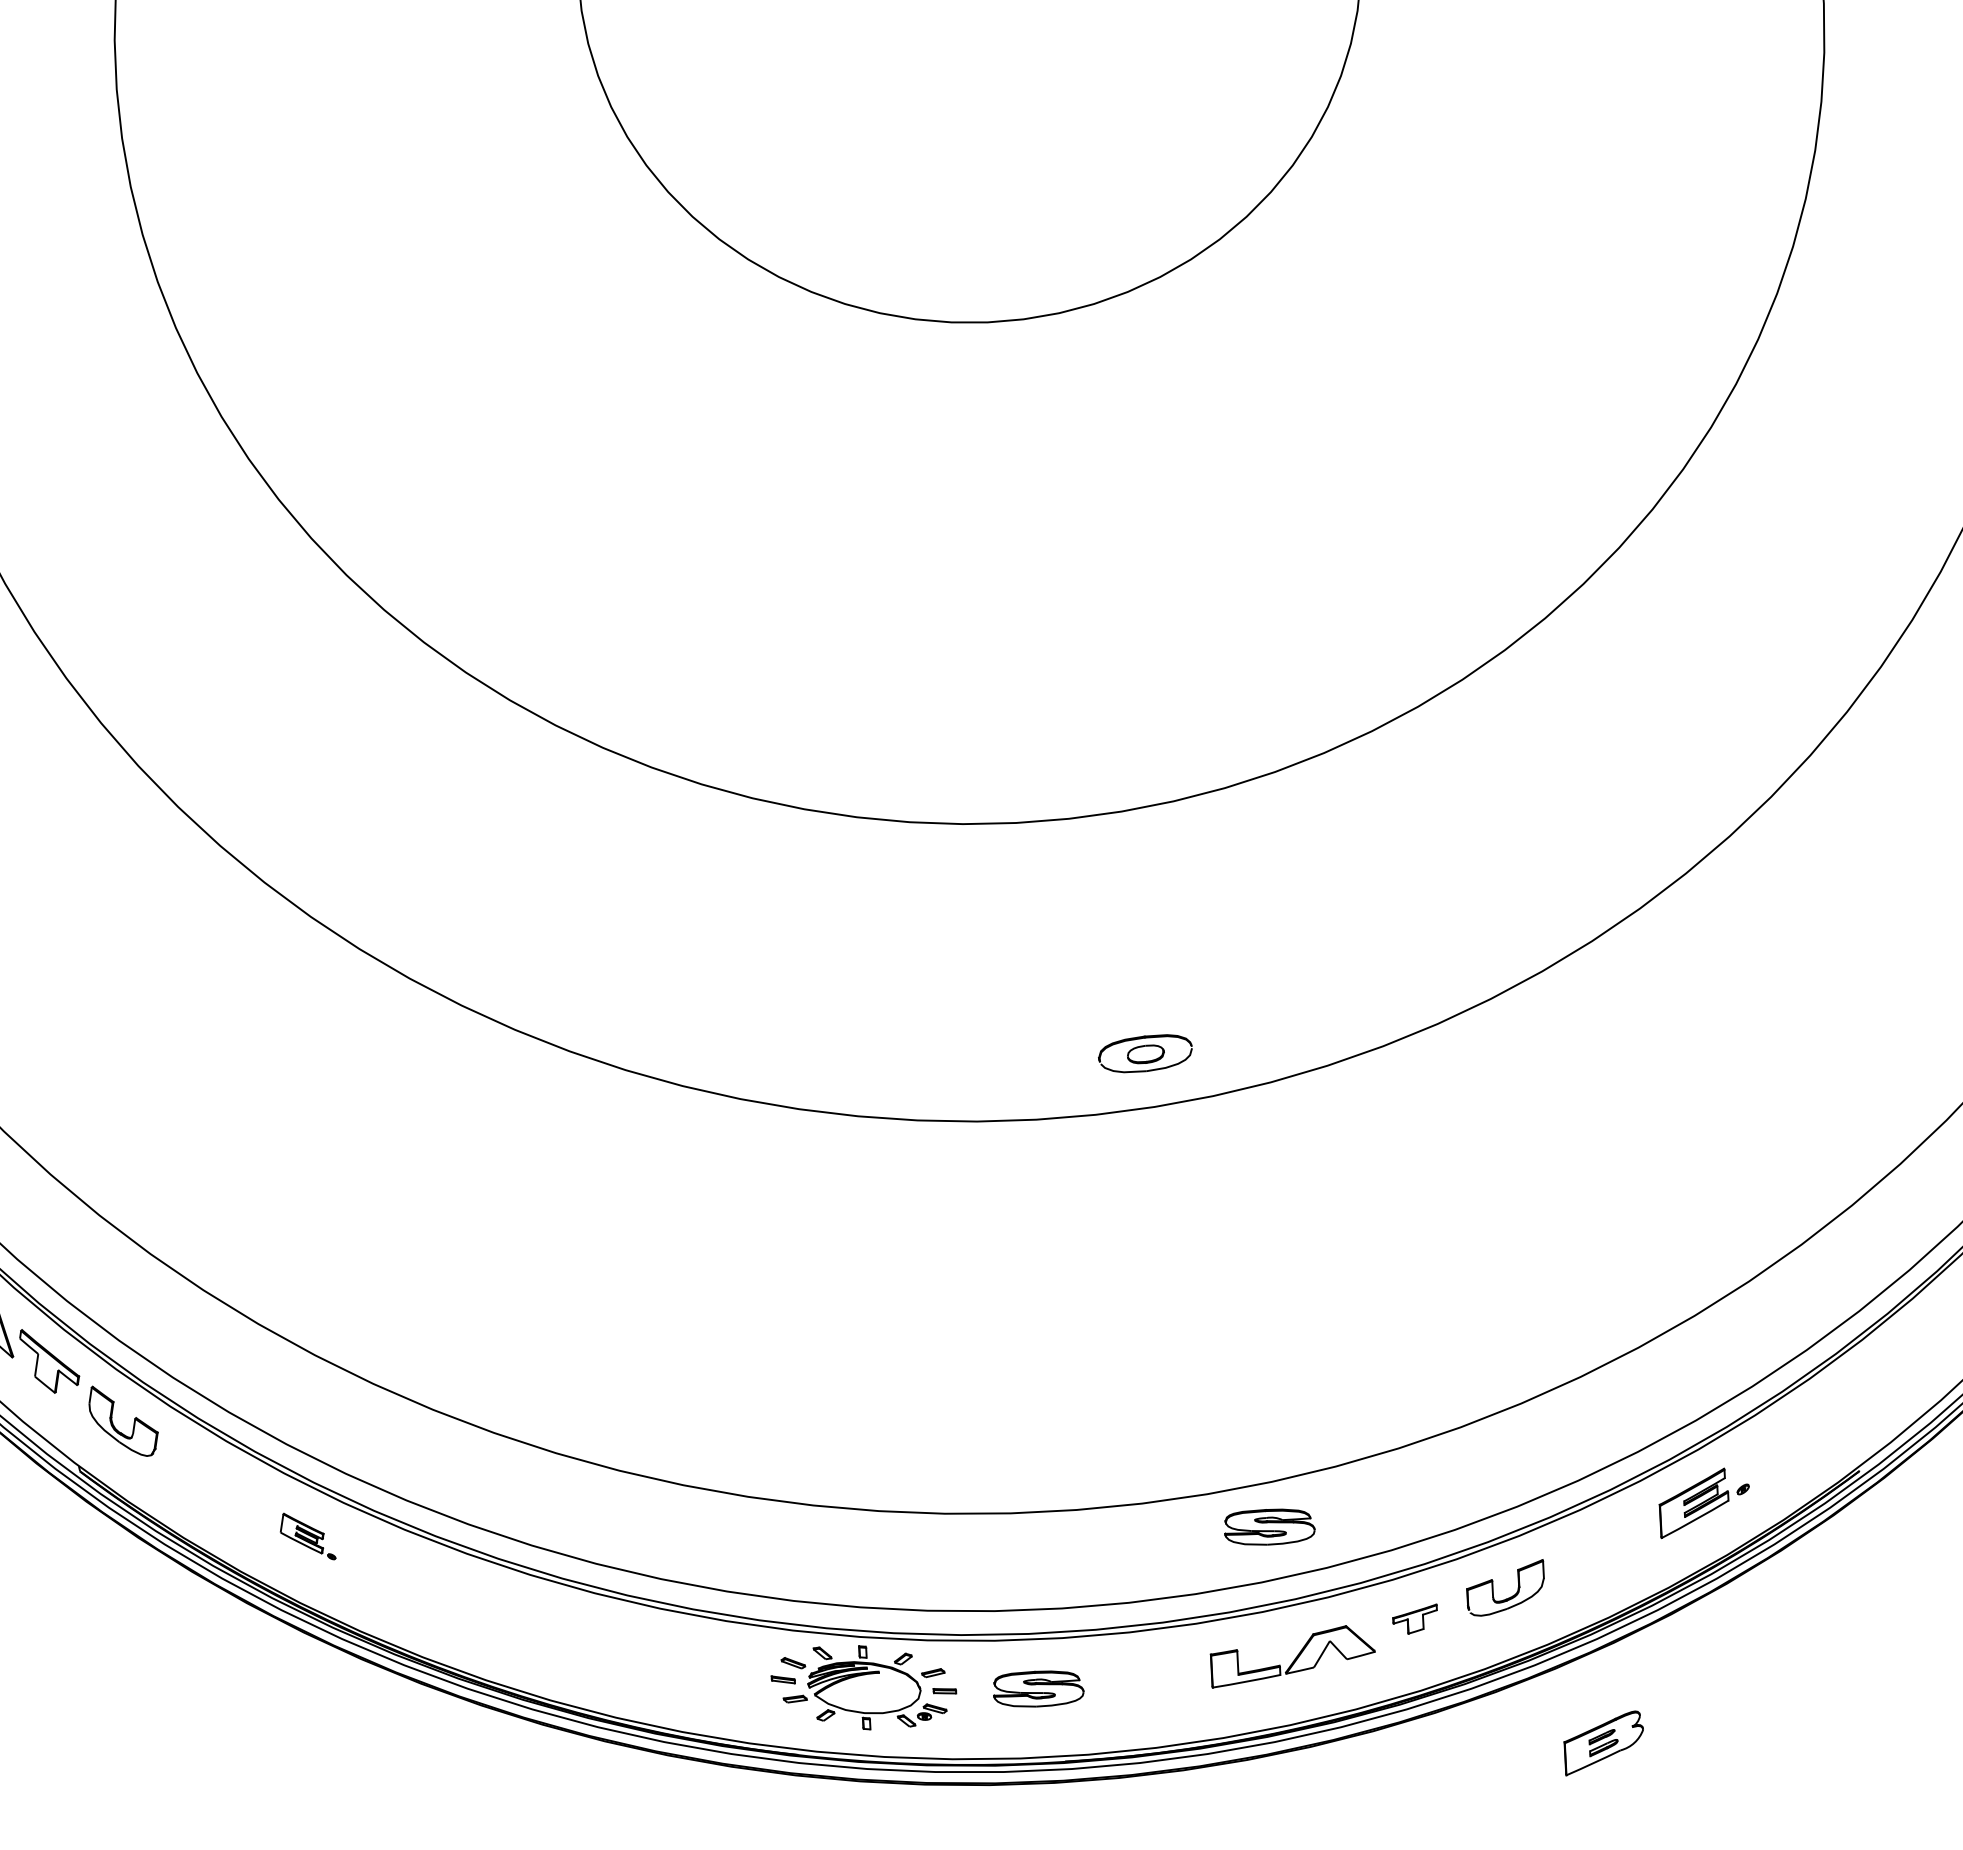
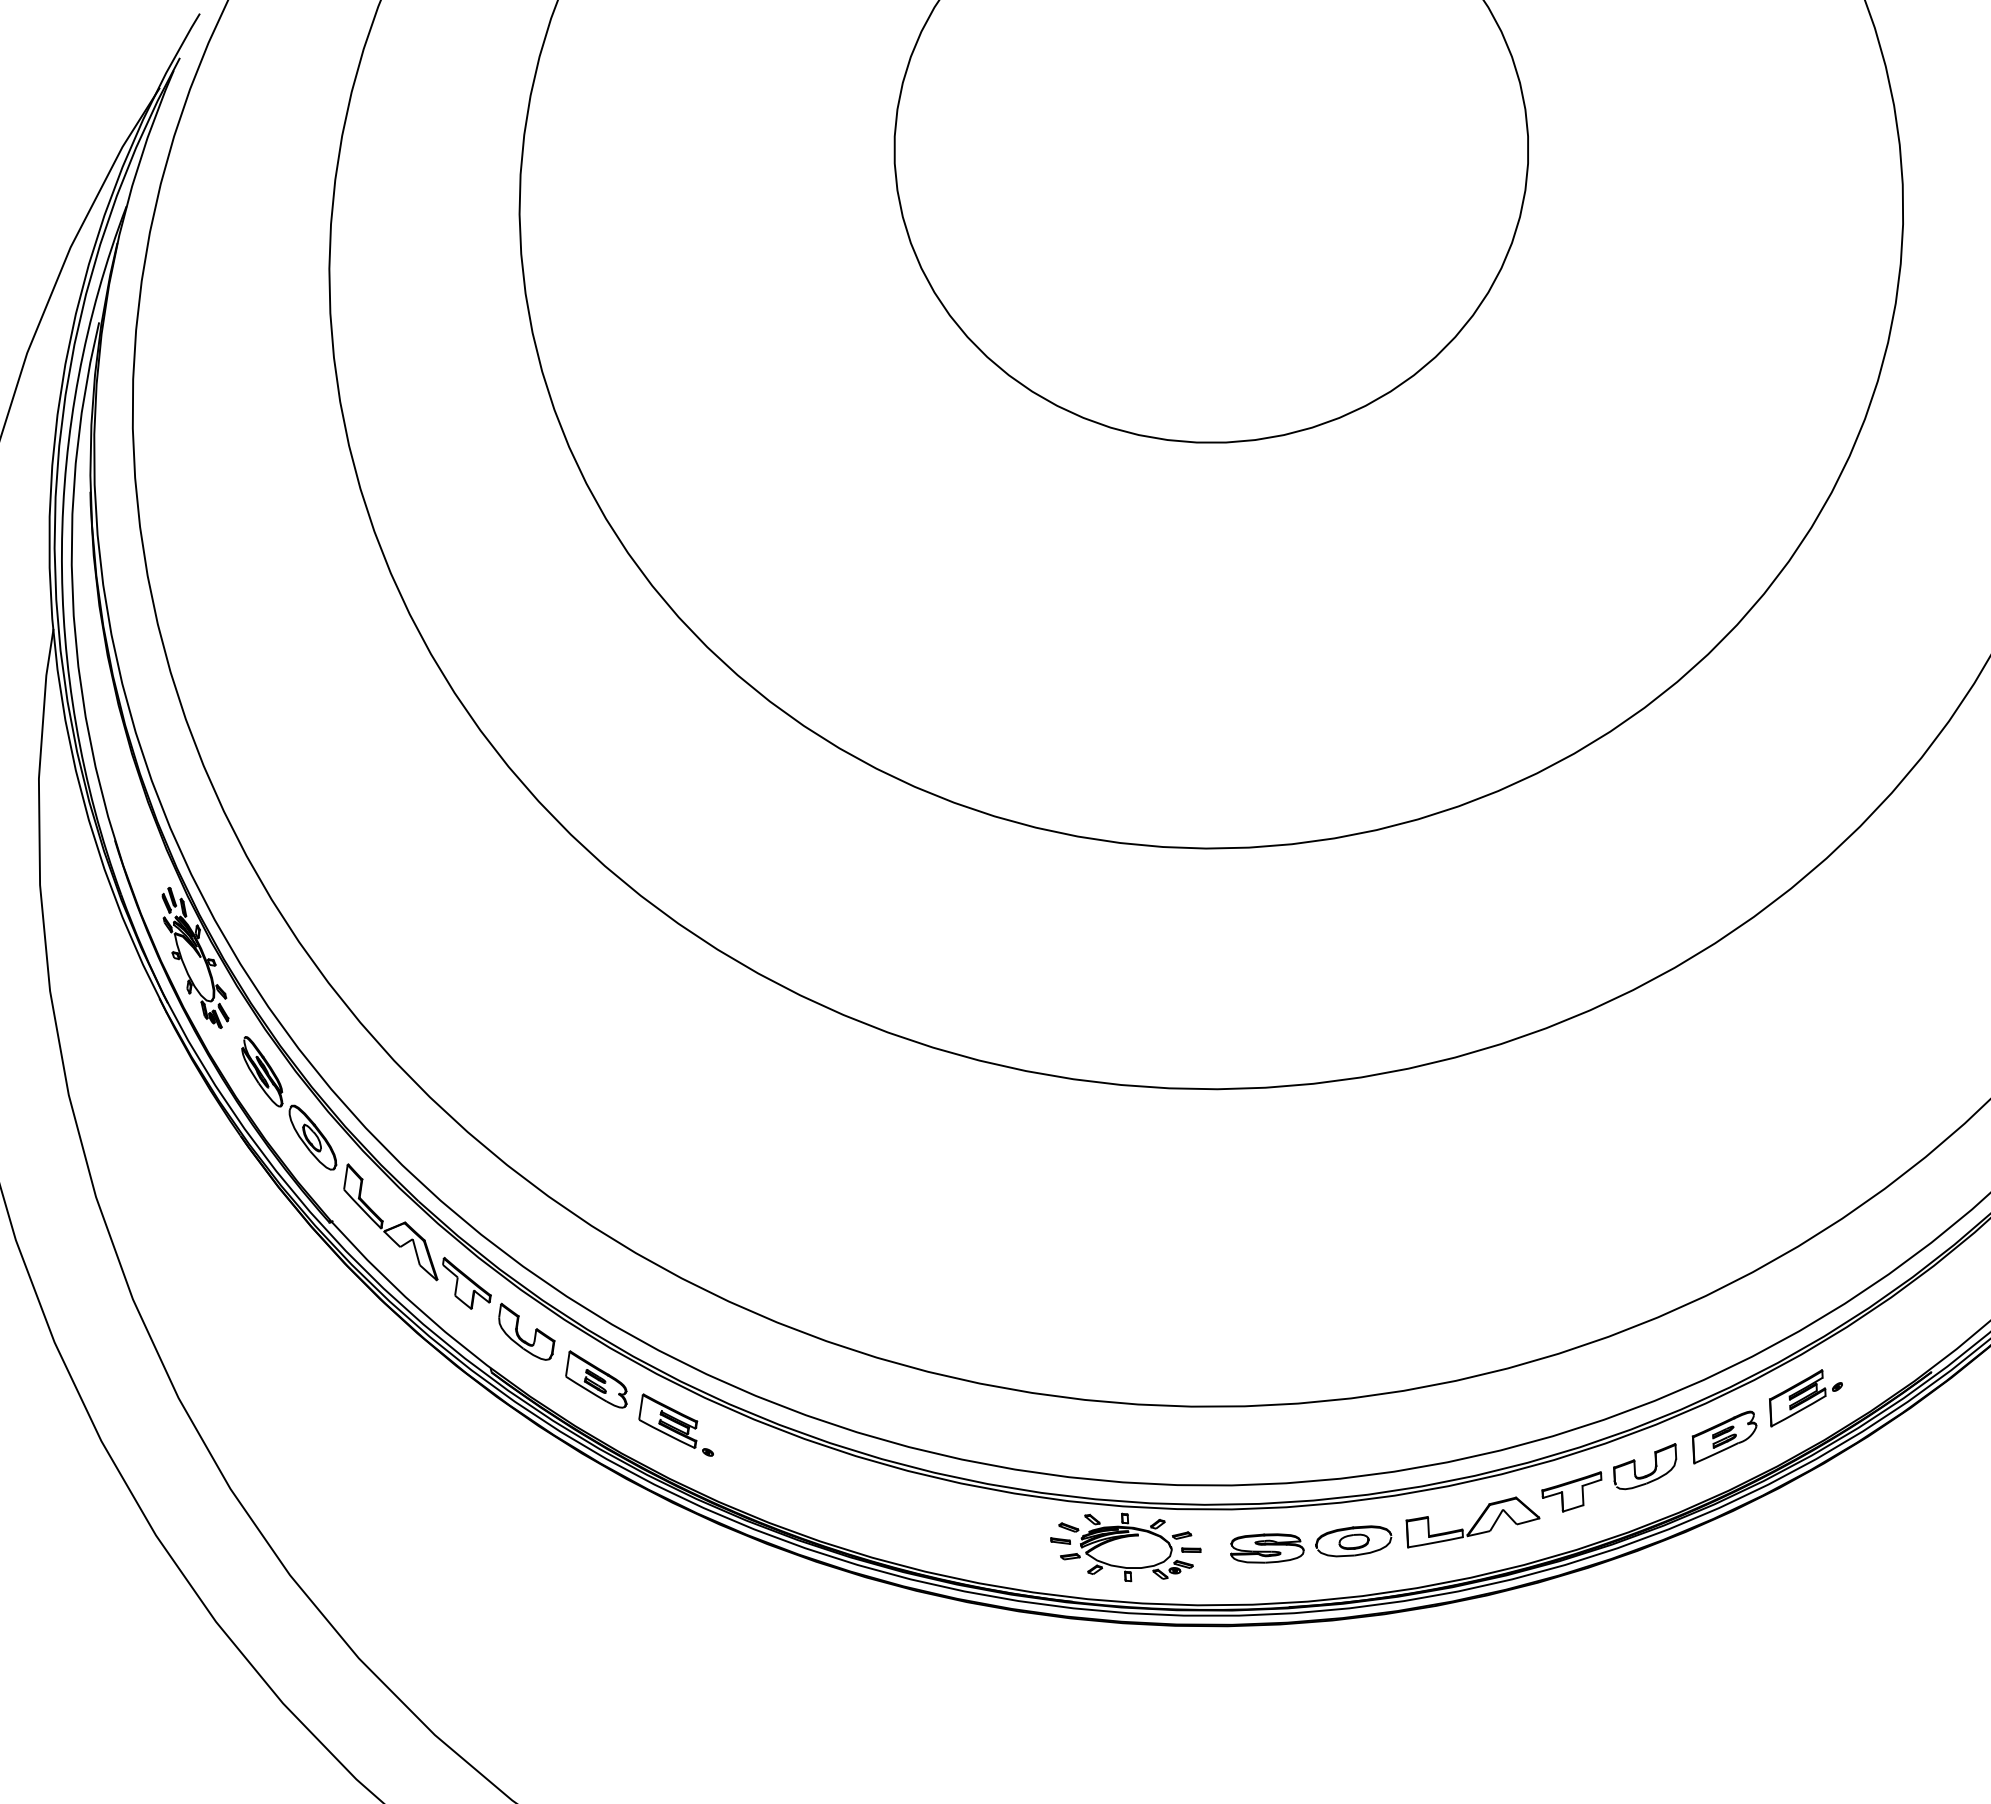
part: (1145, 1053) -> (1353, 1541), moved
part: (209, 1480) -> (596, 1379), added
part: (1269, 1527) -> (1454, 1417), removed
part: (307, 1535) -> (675, 1424), size x1.67
part: (1414, 1618) -> (1571, 1491), size x1.67
part: (1603, 1743) -> (1724, 1437), moved

